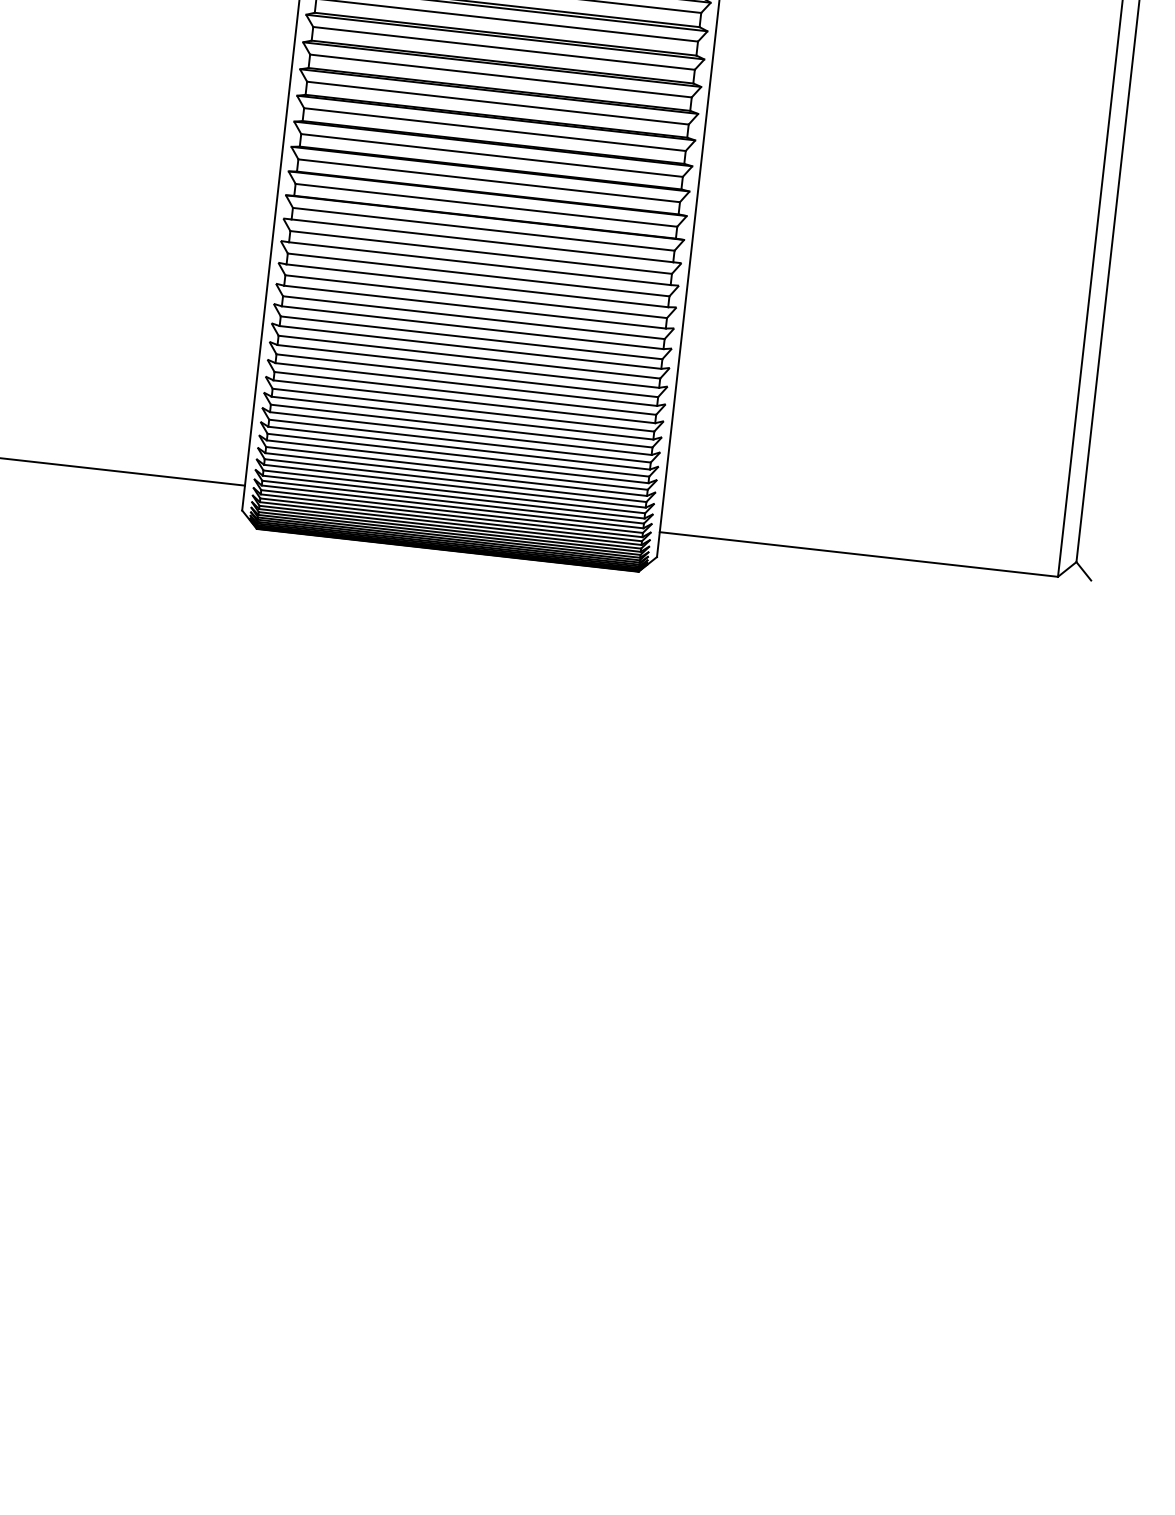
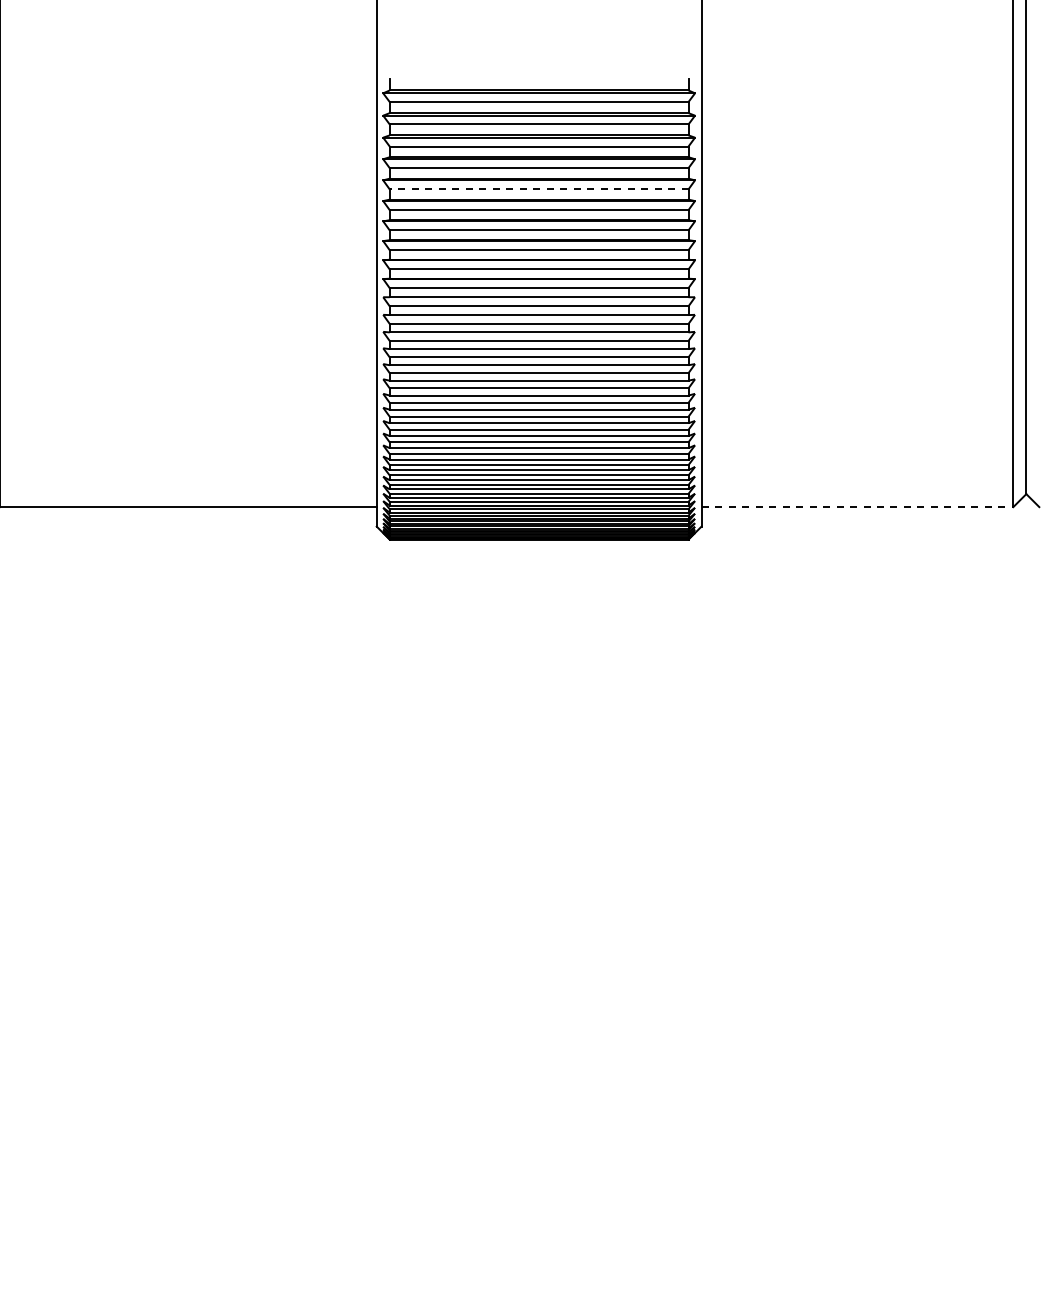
line: (497, 103) -> (538, 189), solid -> dashed
line: (858, 554) -> (857, 507), solid -> dashed

